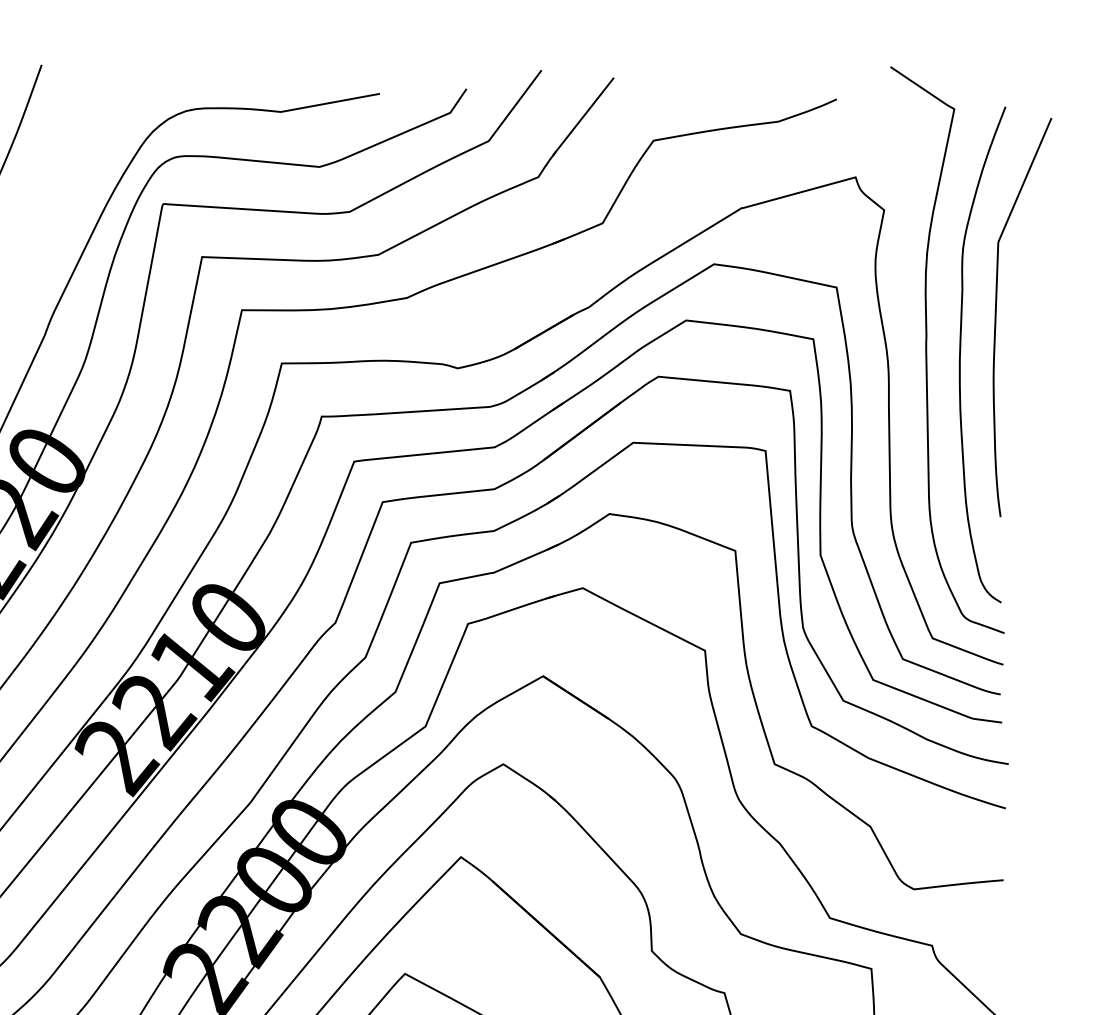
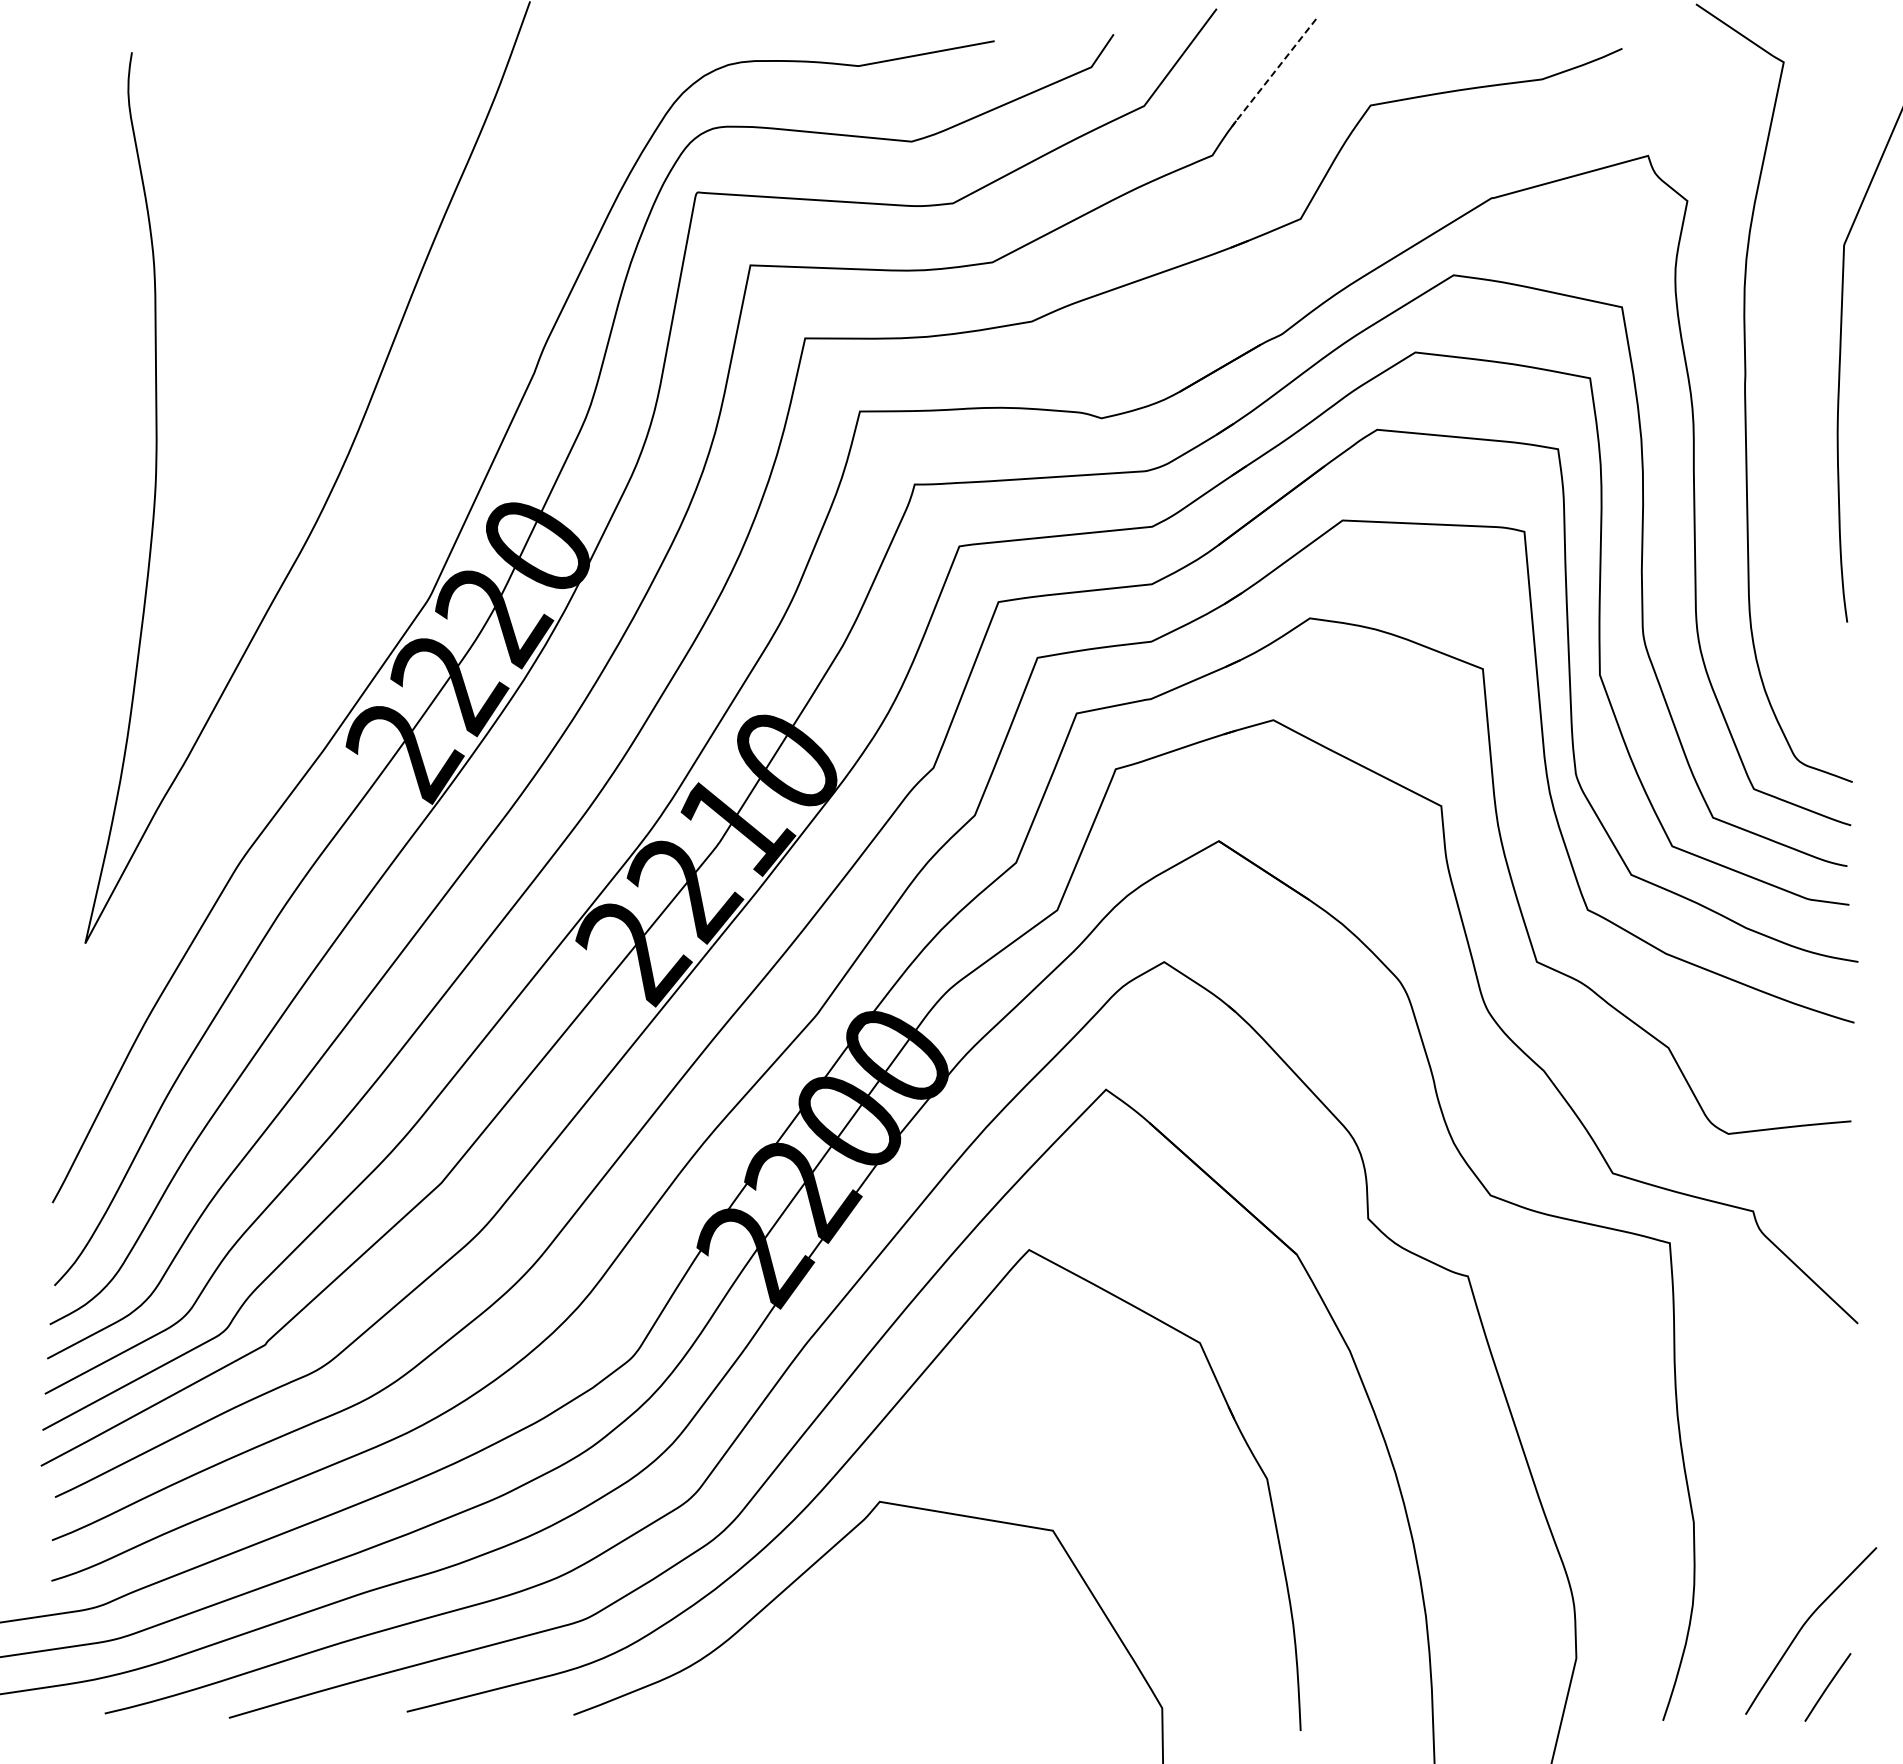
line: (582, 117) -> (1273, 73), solid -> dashed
curve: (960, 354) -> (1792, 399), removed

